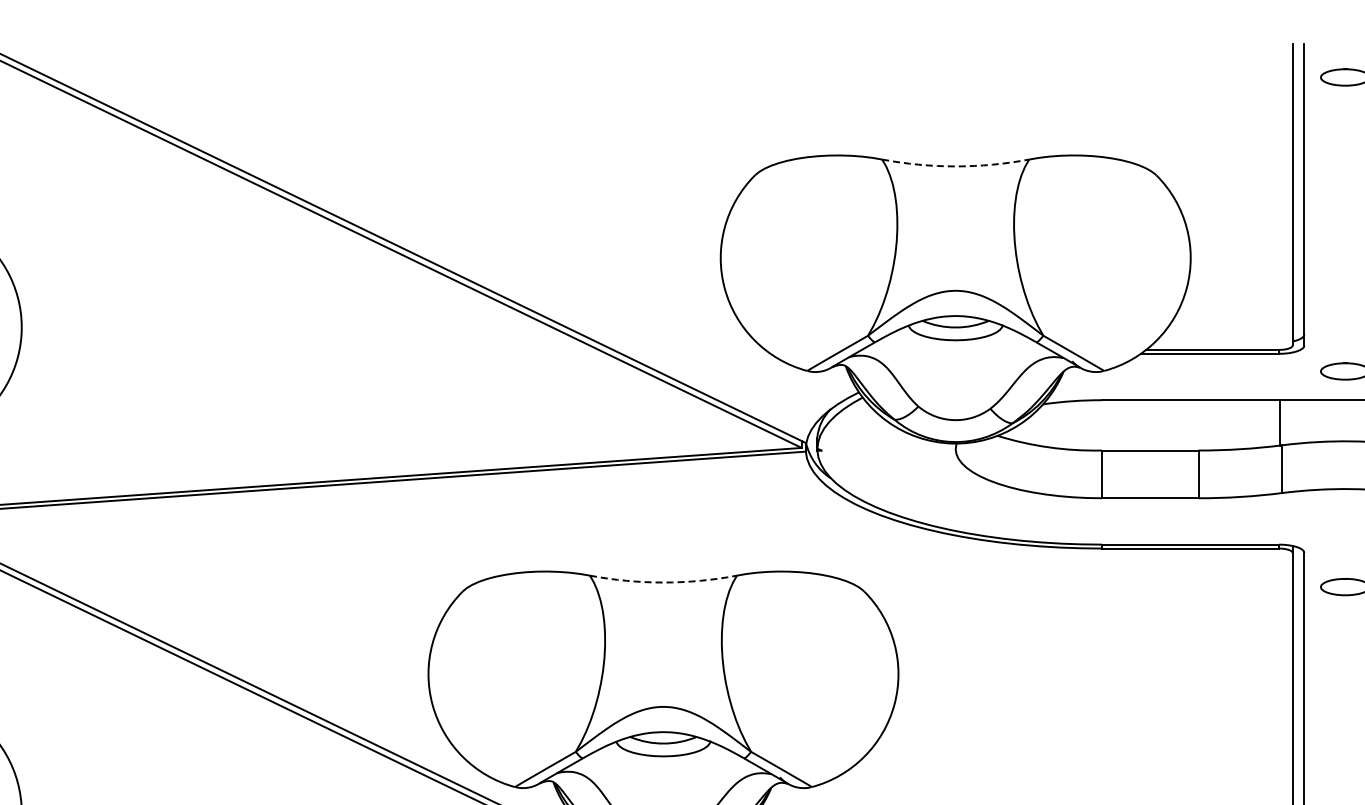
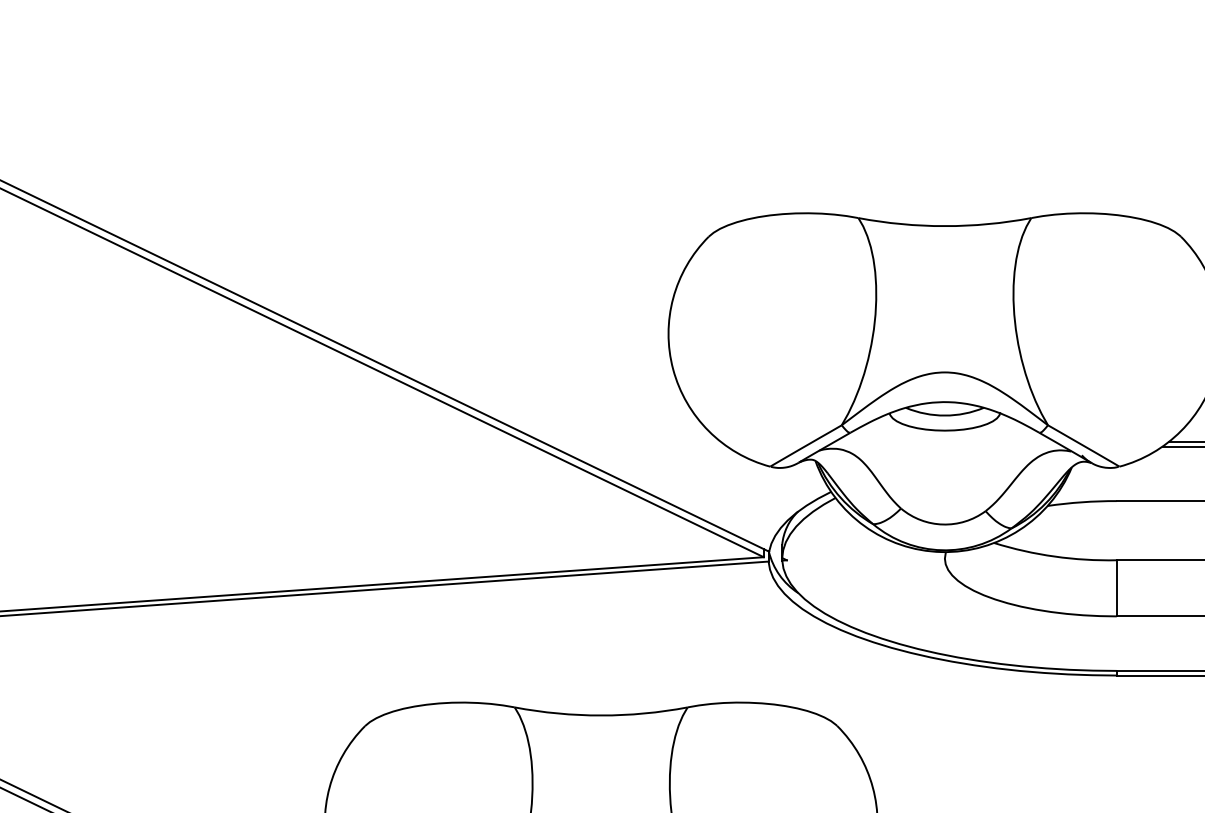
arc: (955, 166) -> (944, 226), dashed -> solid
arc: (663, 582) -> (601, 715), dashed -> solid

